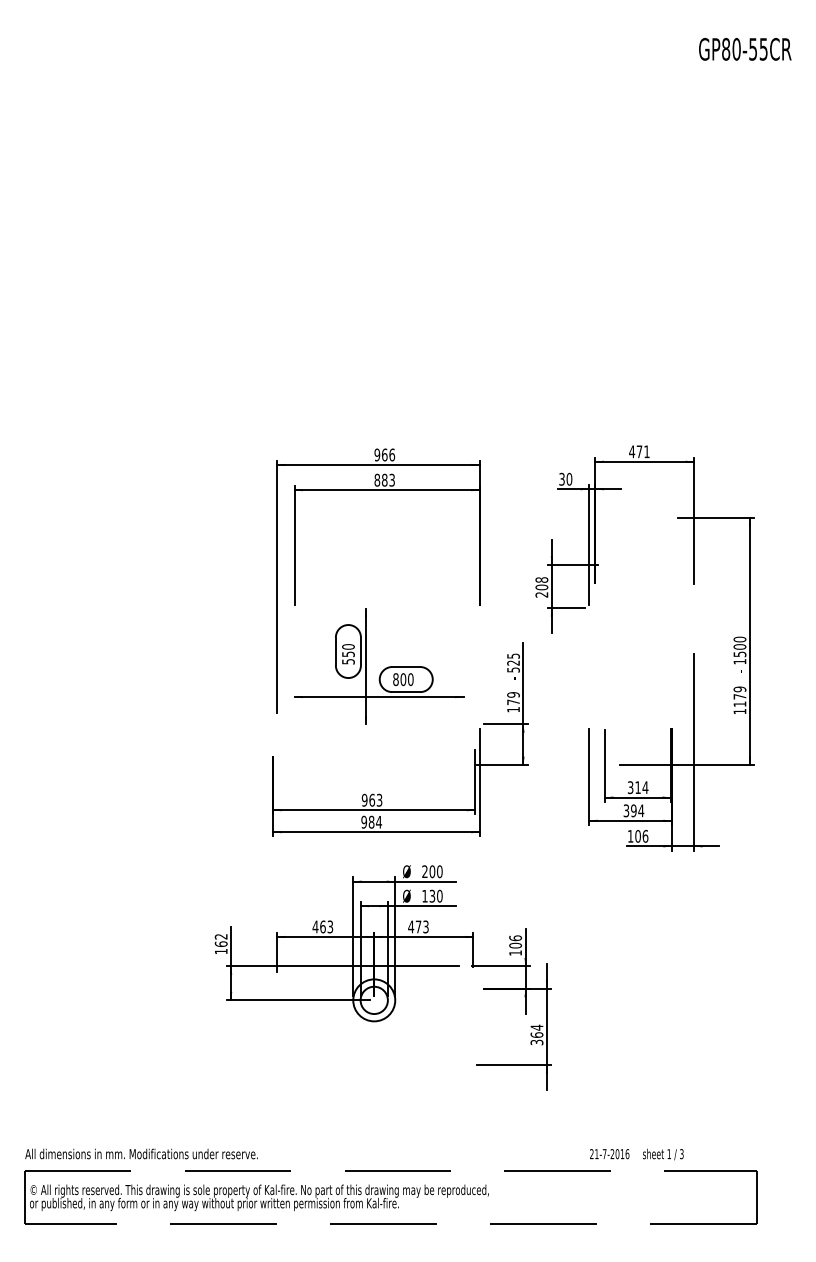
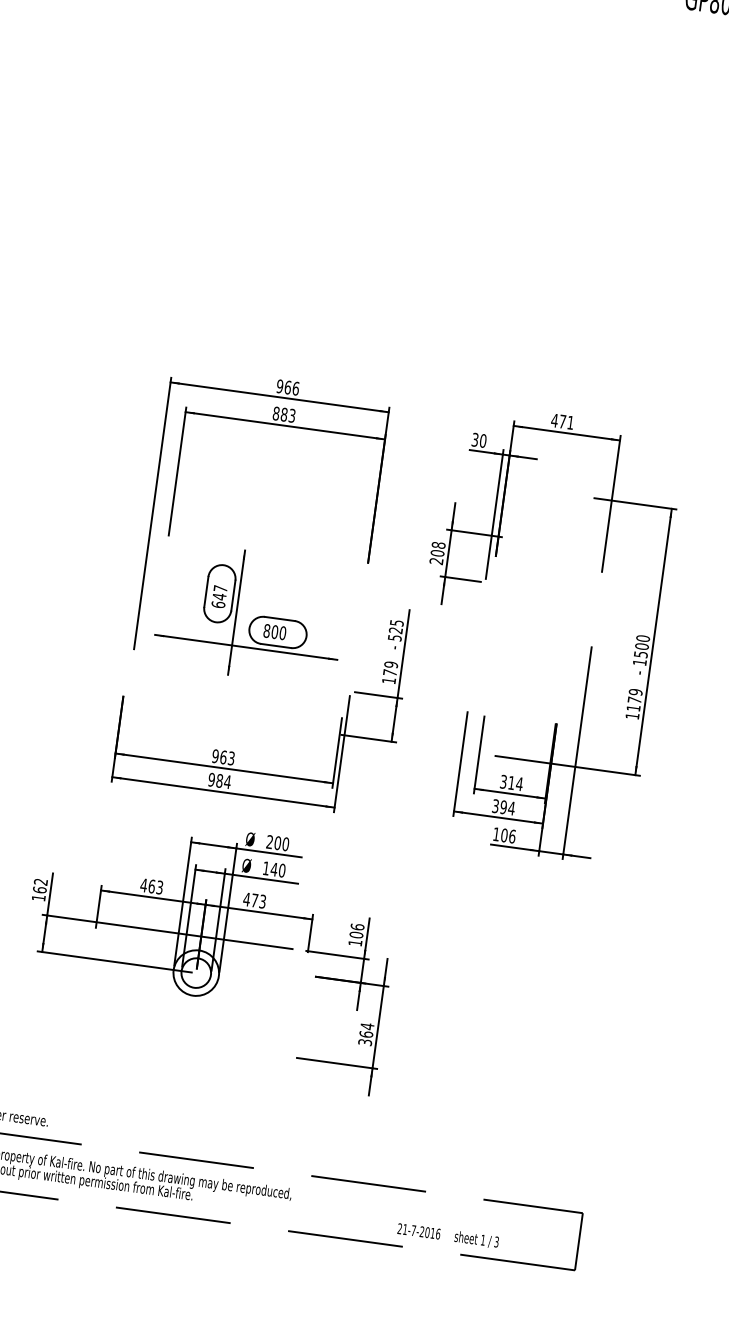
text: (348, 654) -> (219, 596), 550 -> 647
text: (432, 895) -> (274, 868), 130 -> 140
text: (636, 1154) -> (447, 1235), moved

